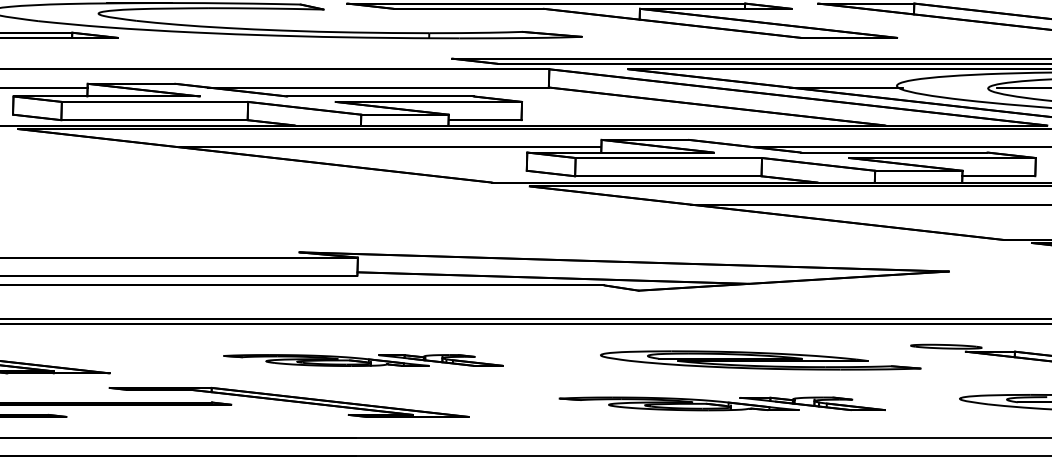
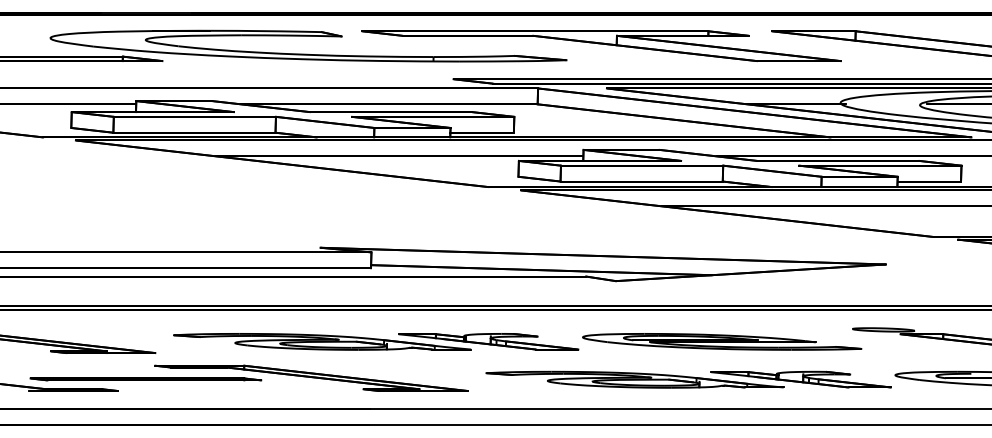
part: (363, 360) -> (376, 341), size x1.67
part: (722, 403) -> (688, 379), size x1.43

